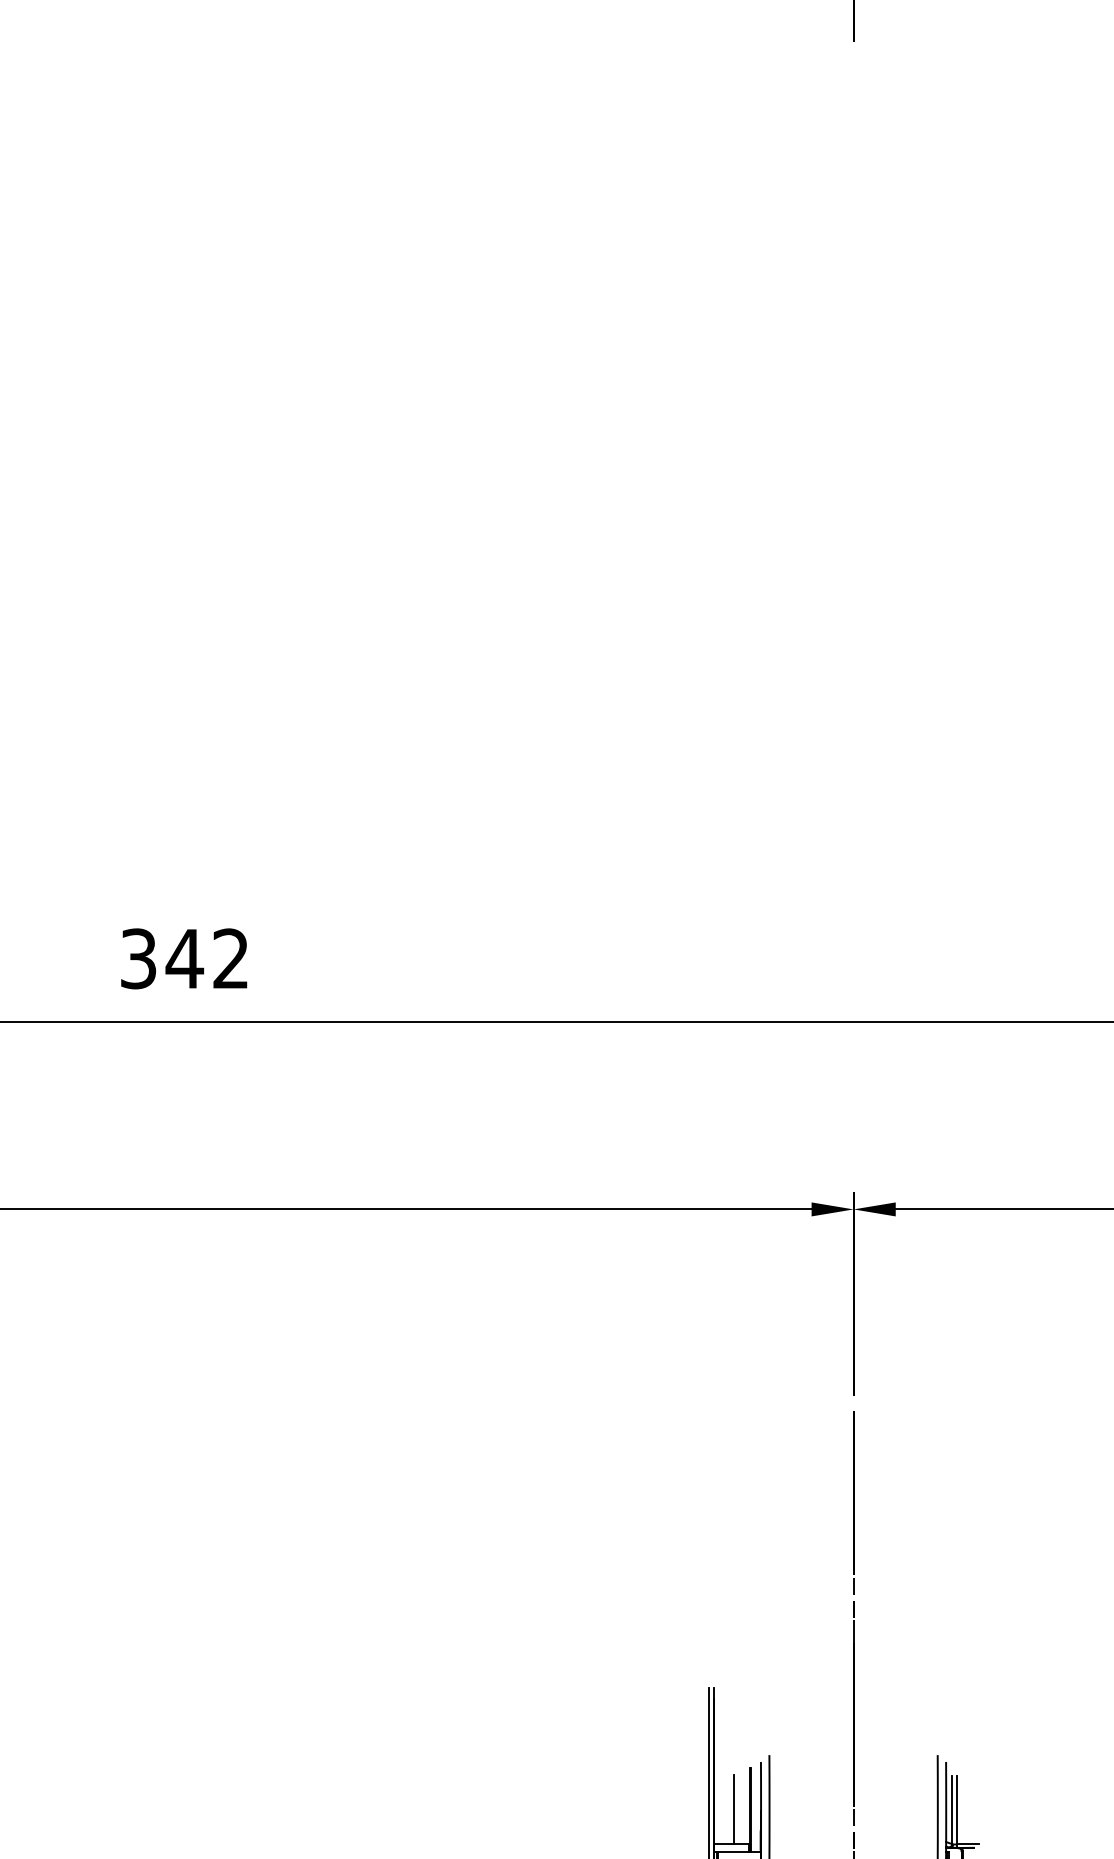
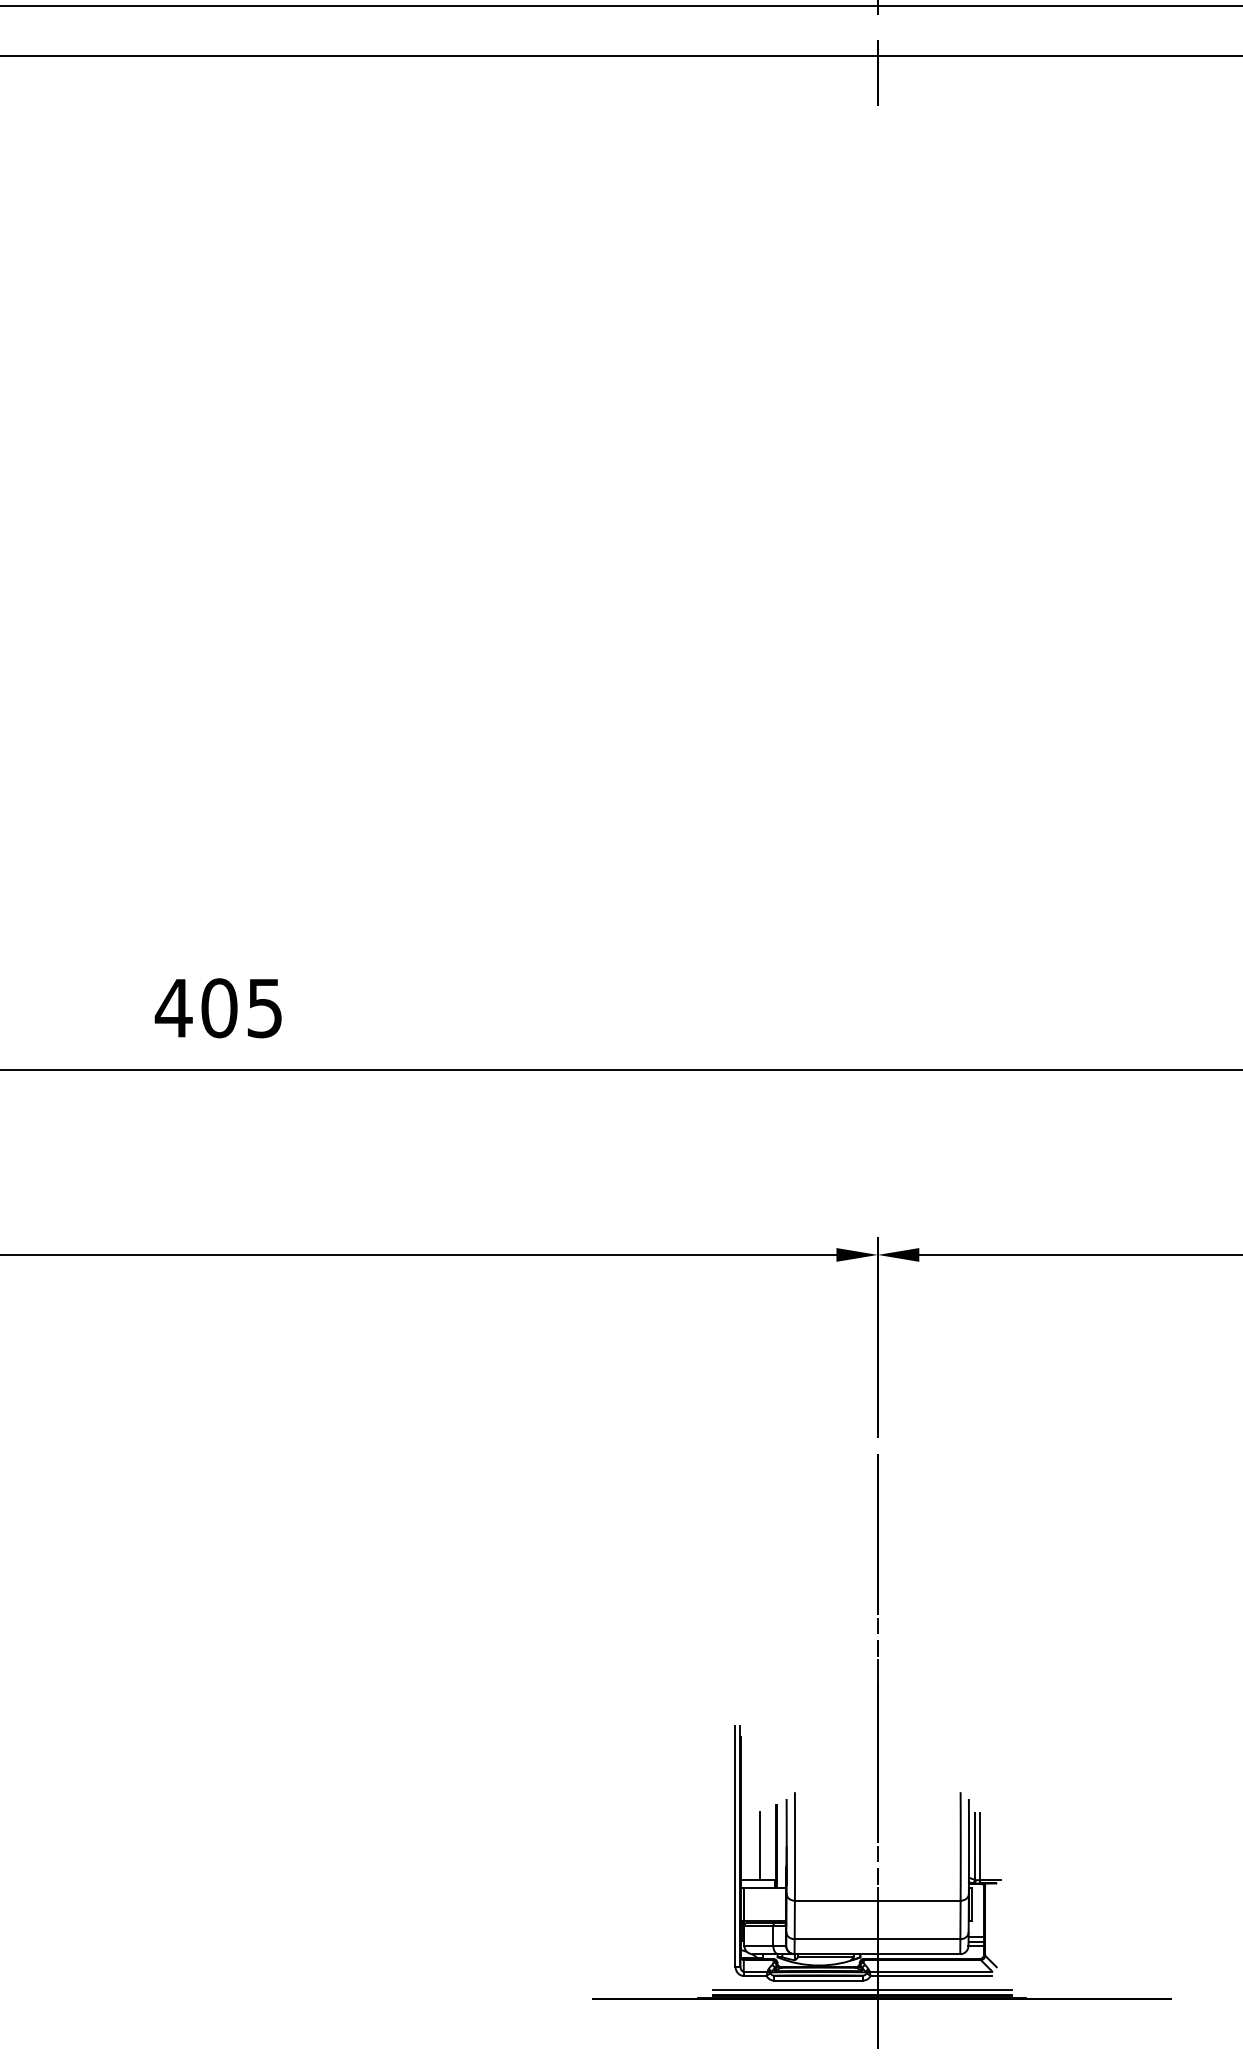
text: (182, 959) -> (217, 1008), 342 -> 405

